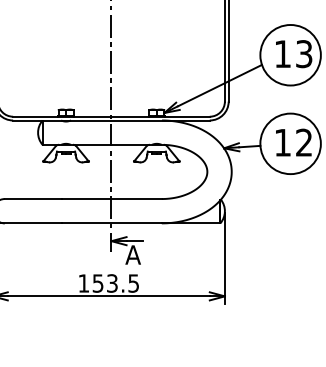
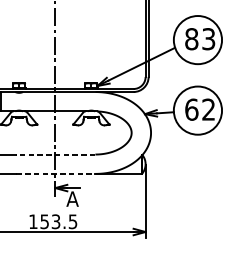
text: (282, 54) -> (191, 39), 13 -> 83
text: (282, 142) -> (191, 109), 12 -> 62
line: (112, 199) -> (56, 154), solid -> dashed
line: (112, 223) -> (56, 174), solid -> dashed

